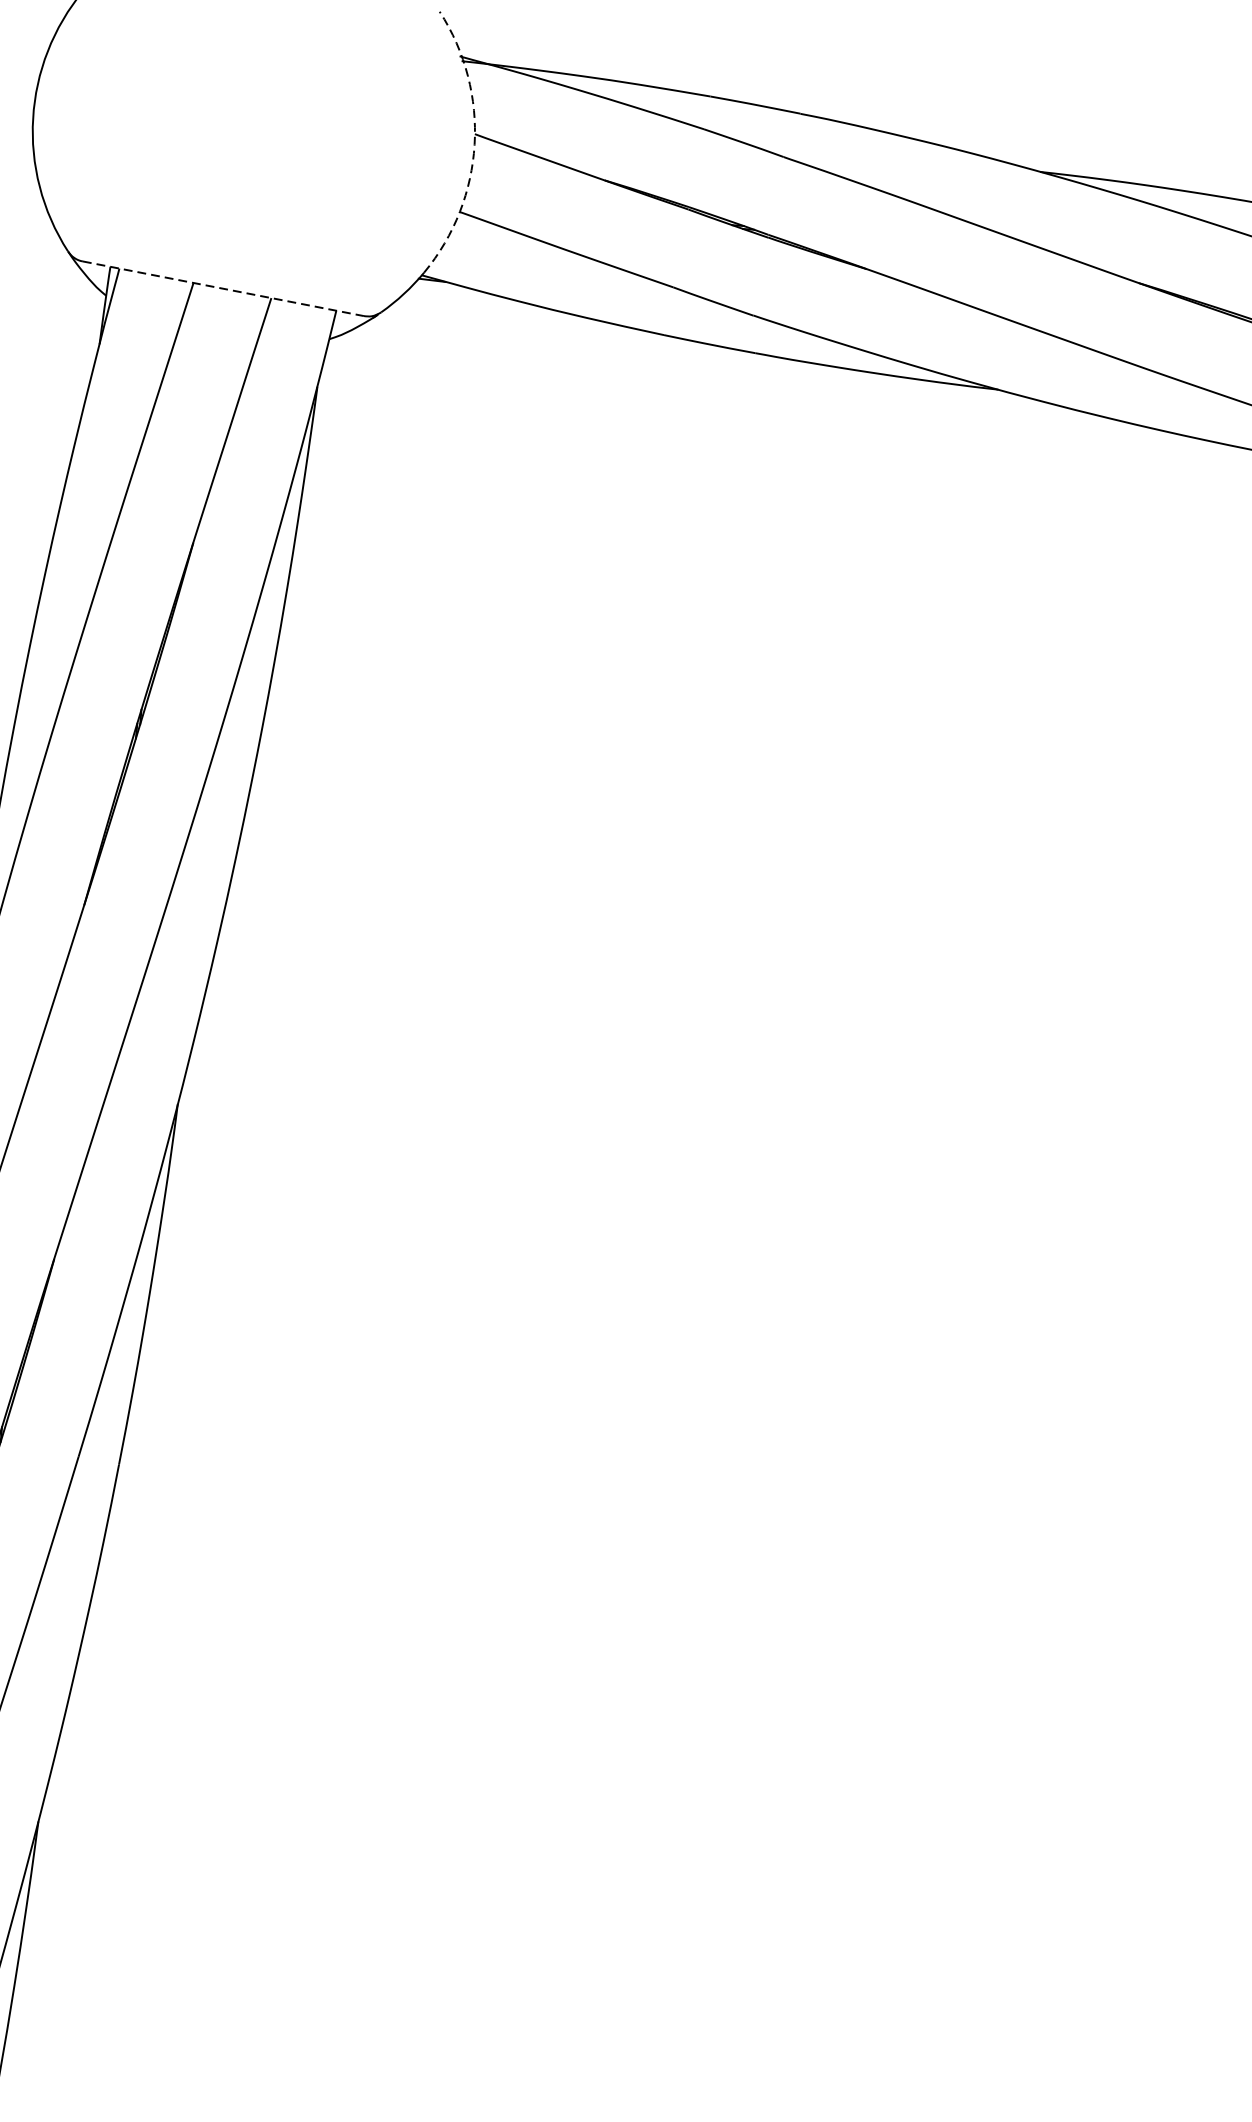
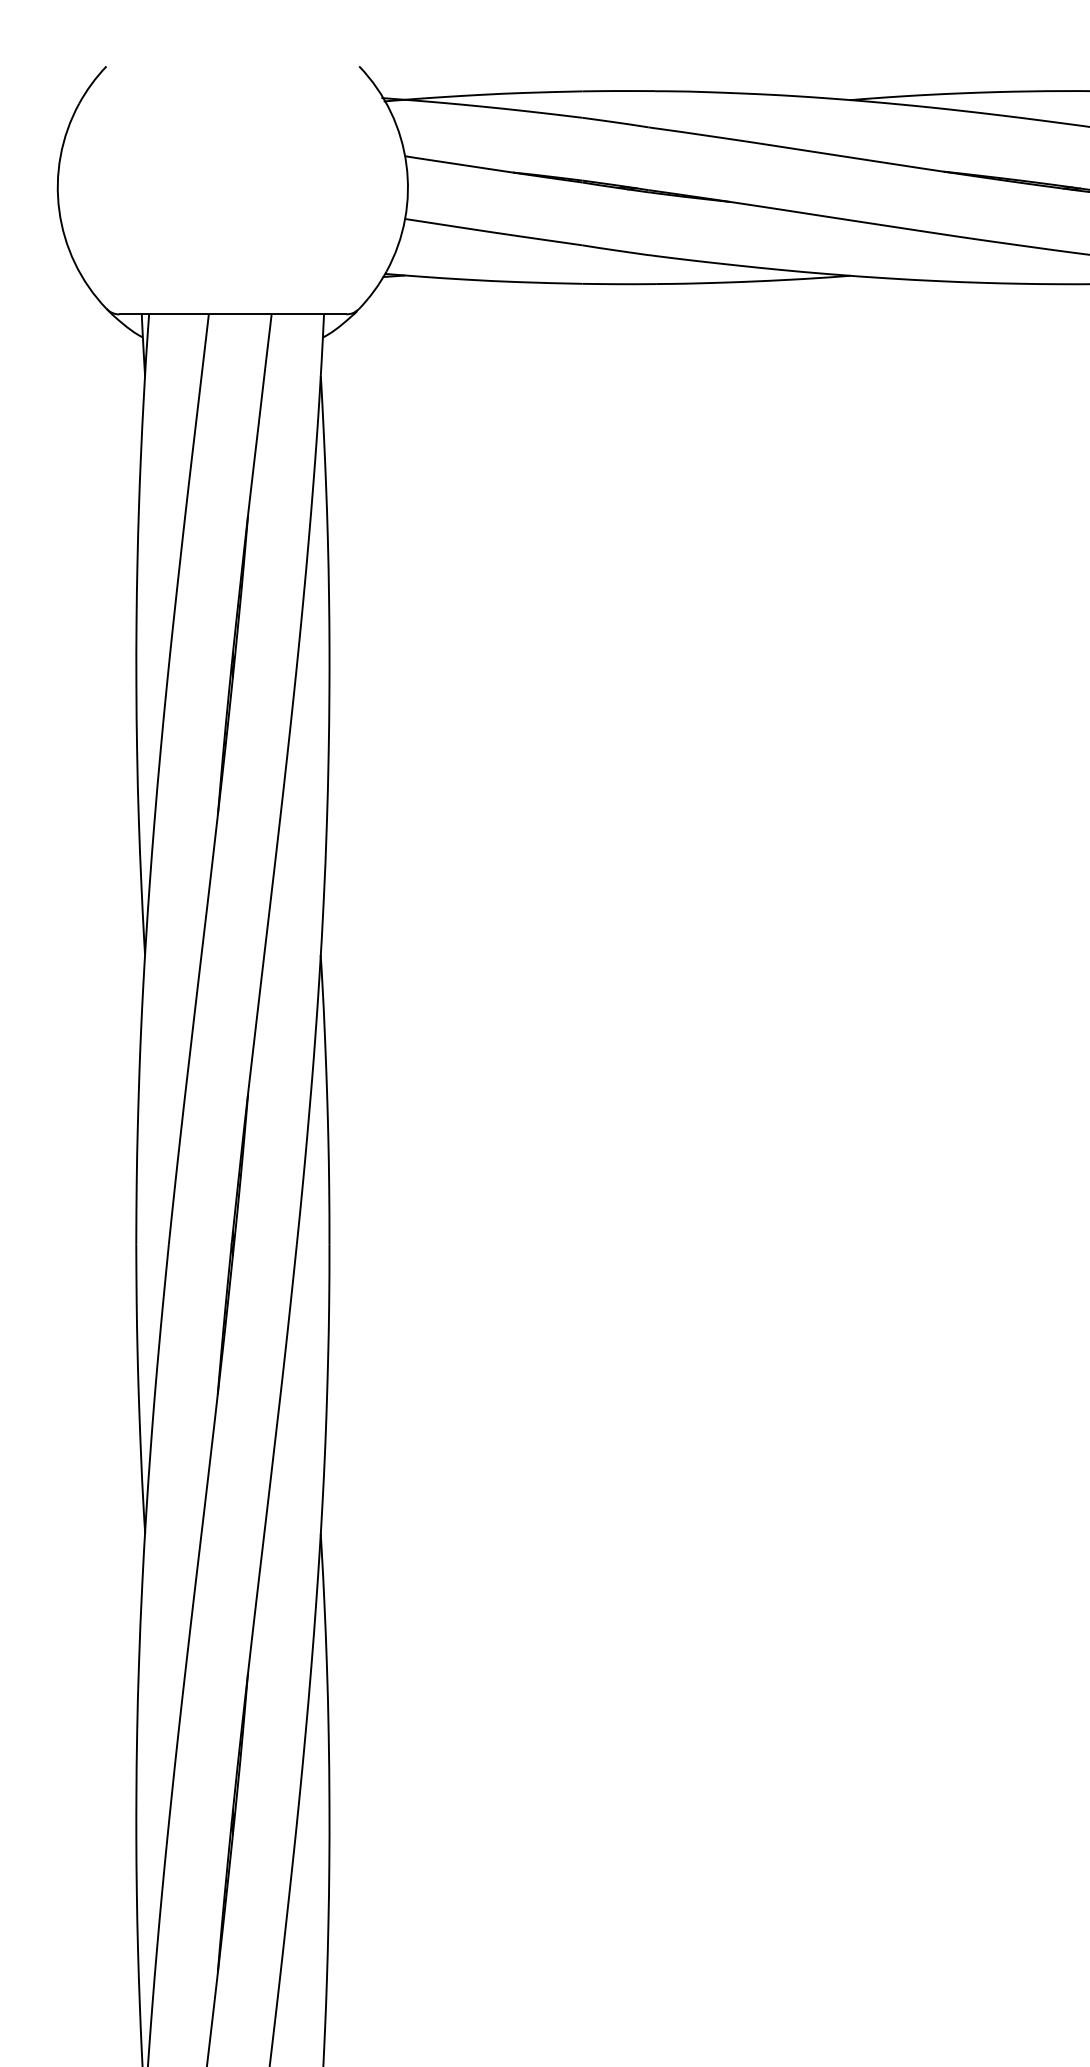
arc: (474, 144) -> (406, 164), dashed -> solid
line: (224, 289) -> (233, 314), dashed -> solid

